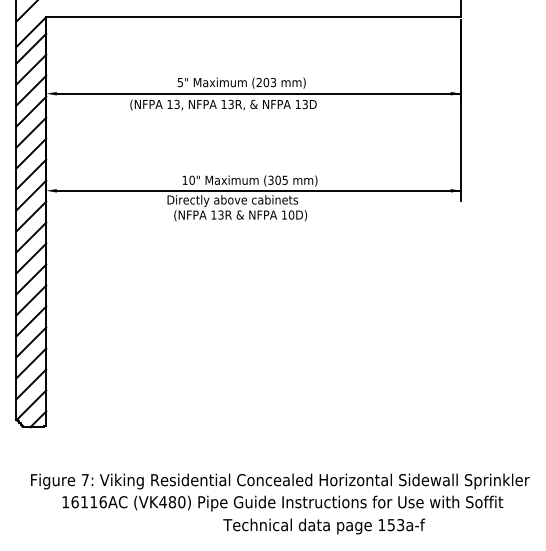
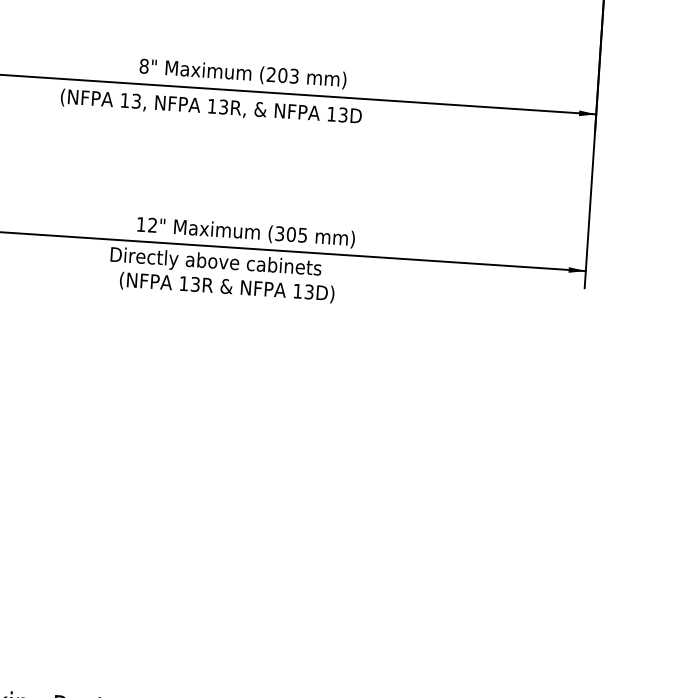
text: (180, 82) -> (144, 66), 5" -> 8"
text: (191, 179) -> (151, 223), 10" -> 12"
text: (291, 214) -> (309, 291), 10D) -> 13D)

